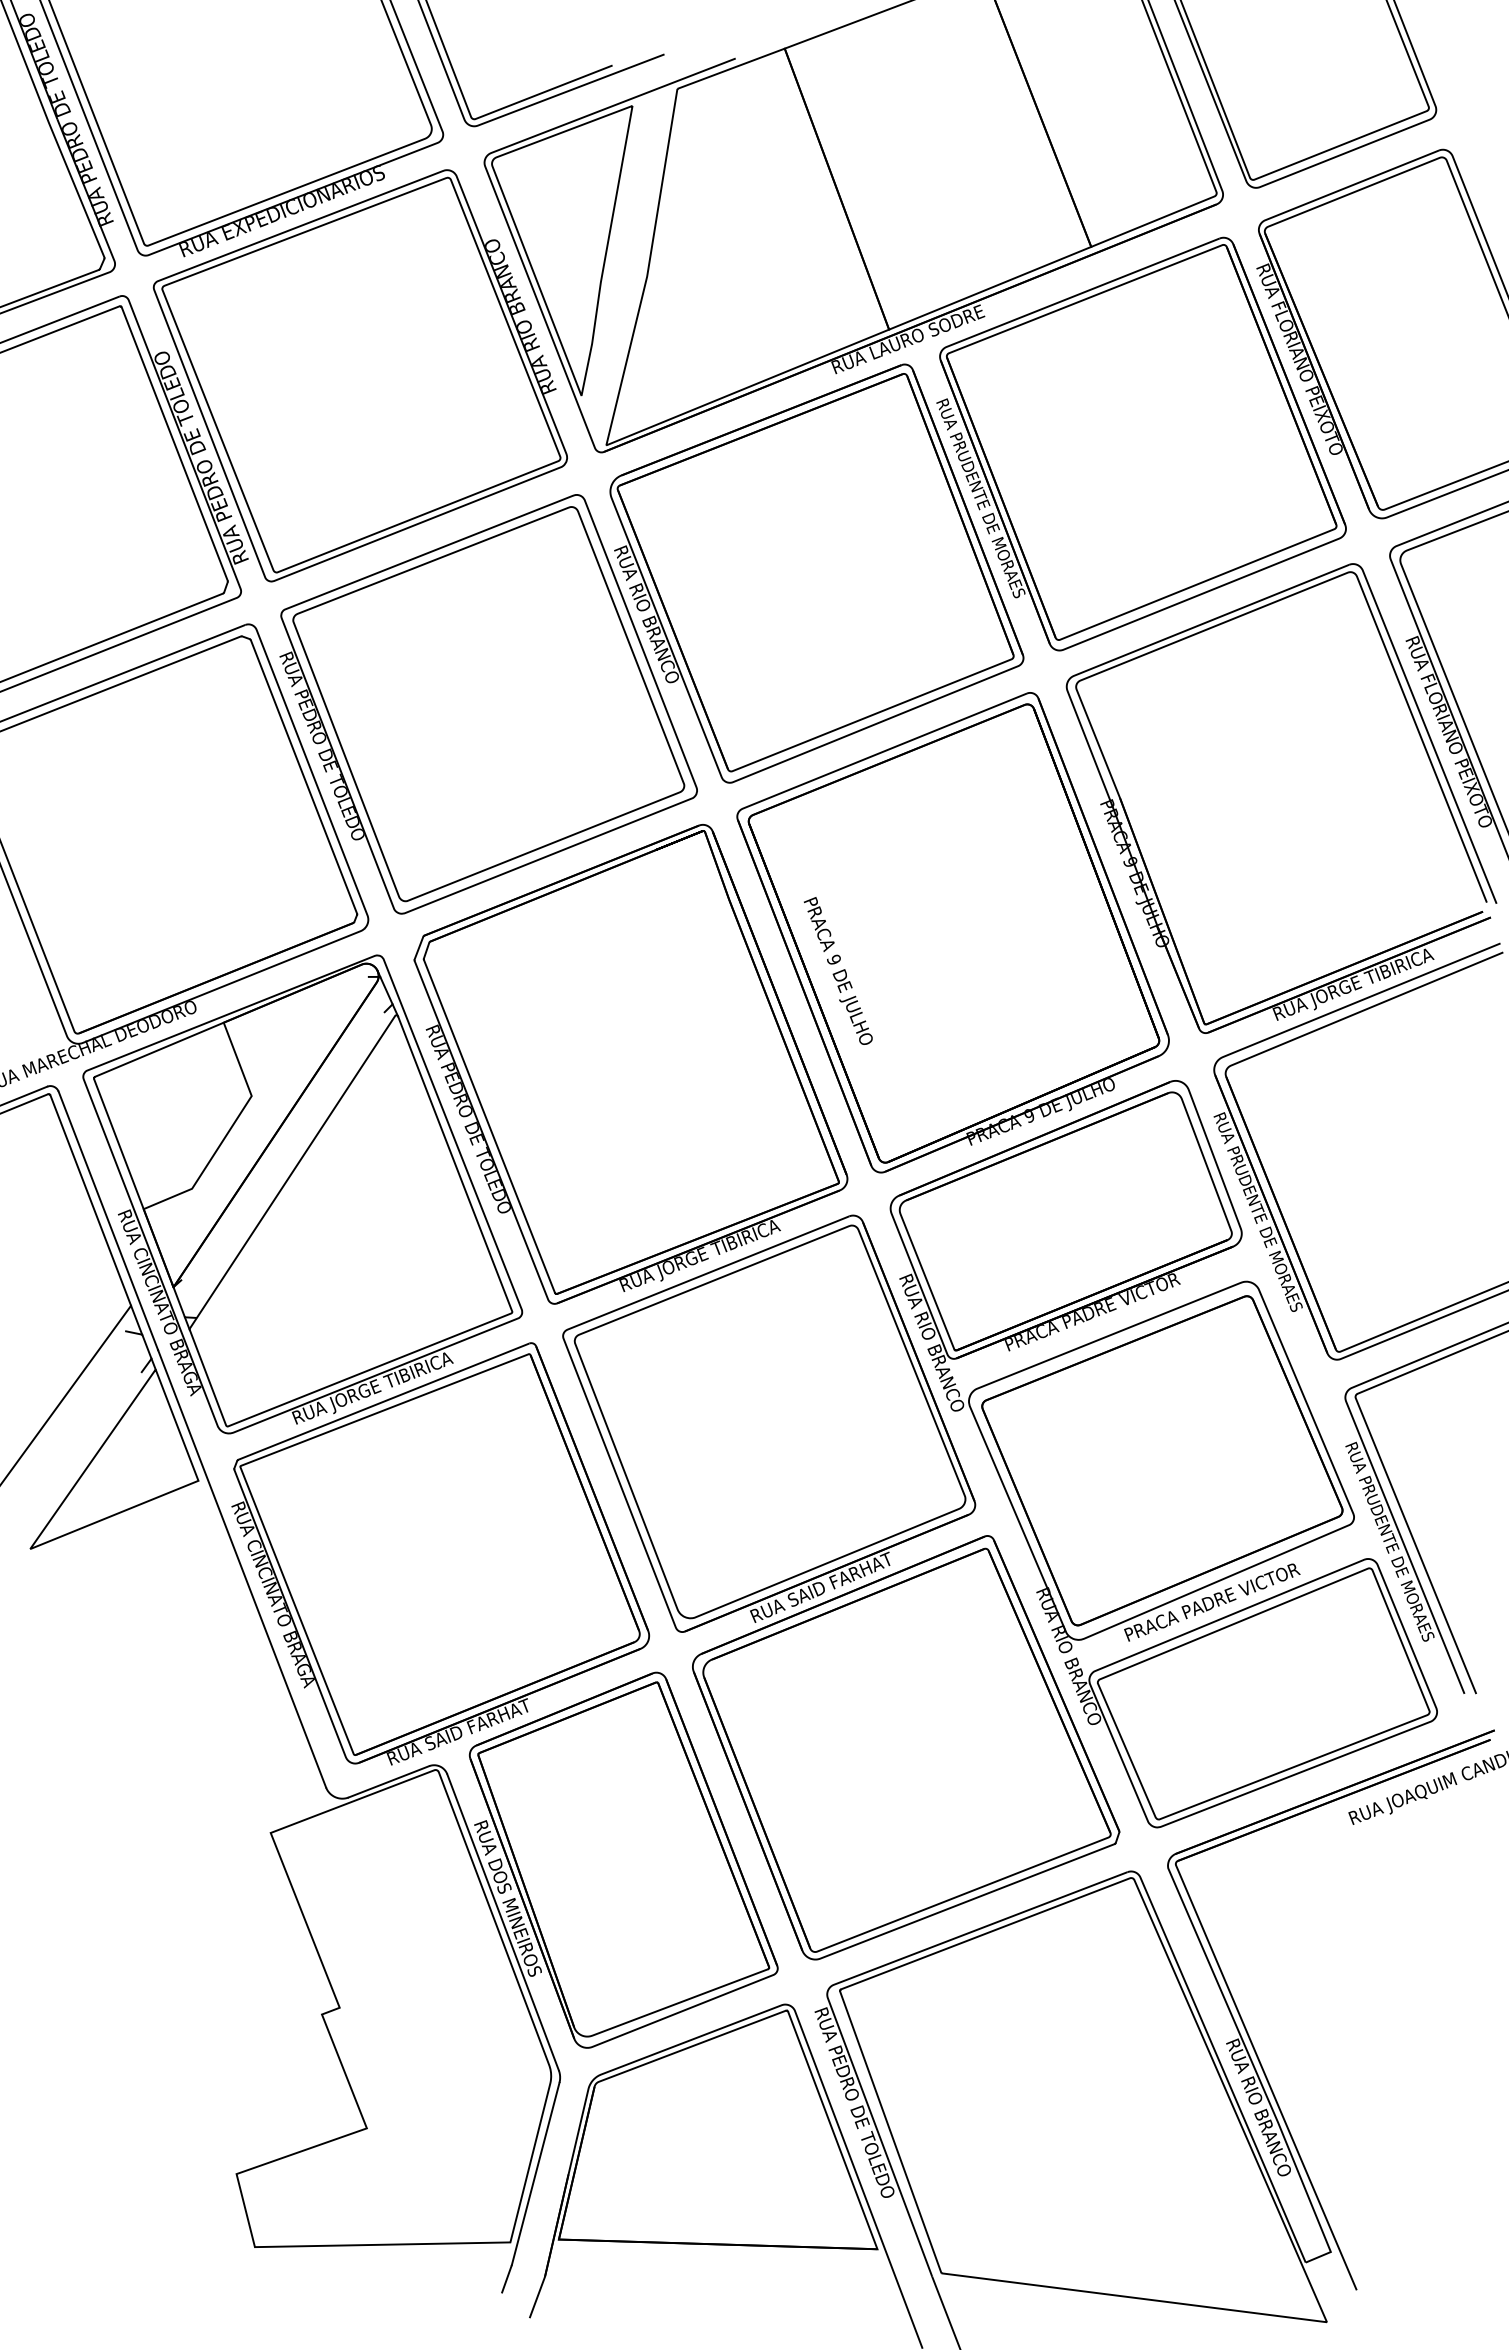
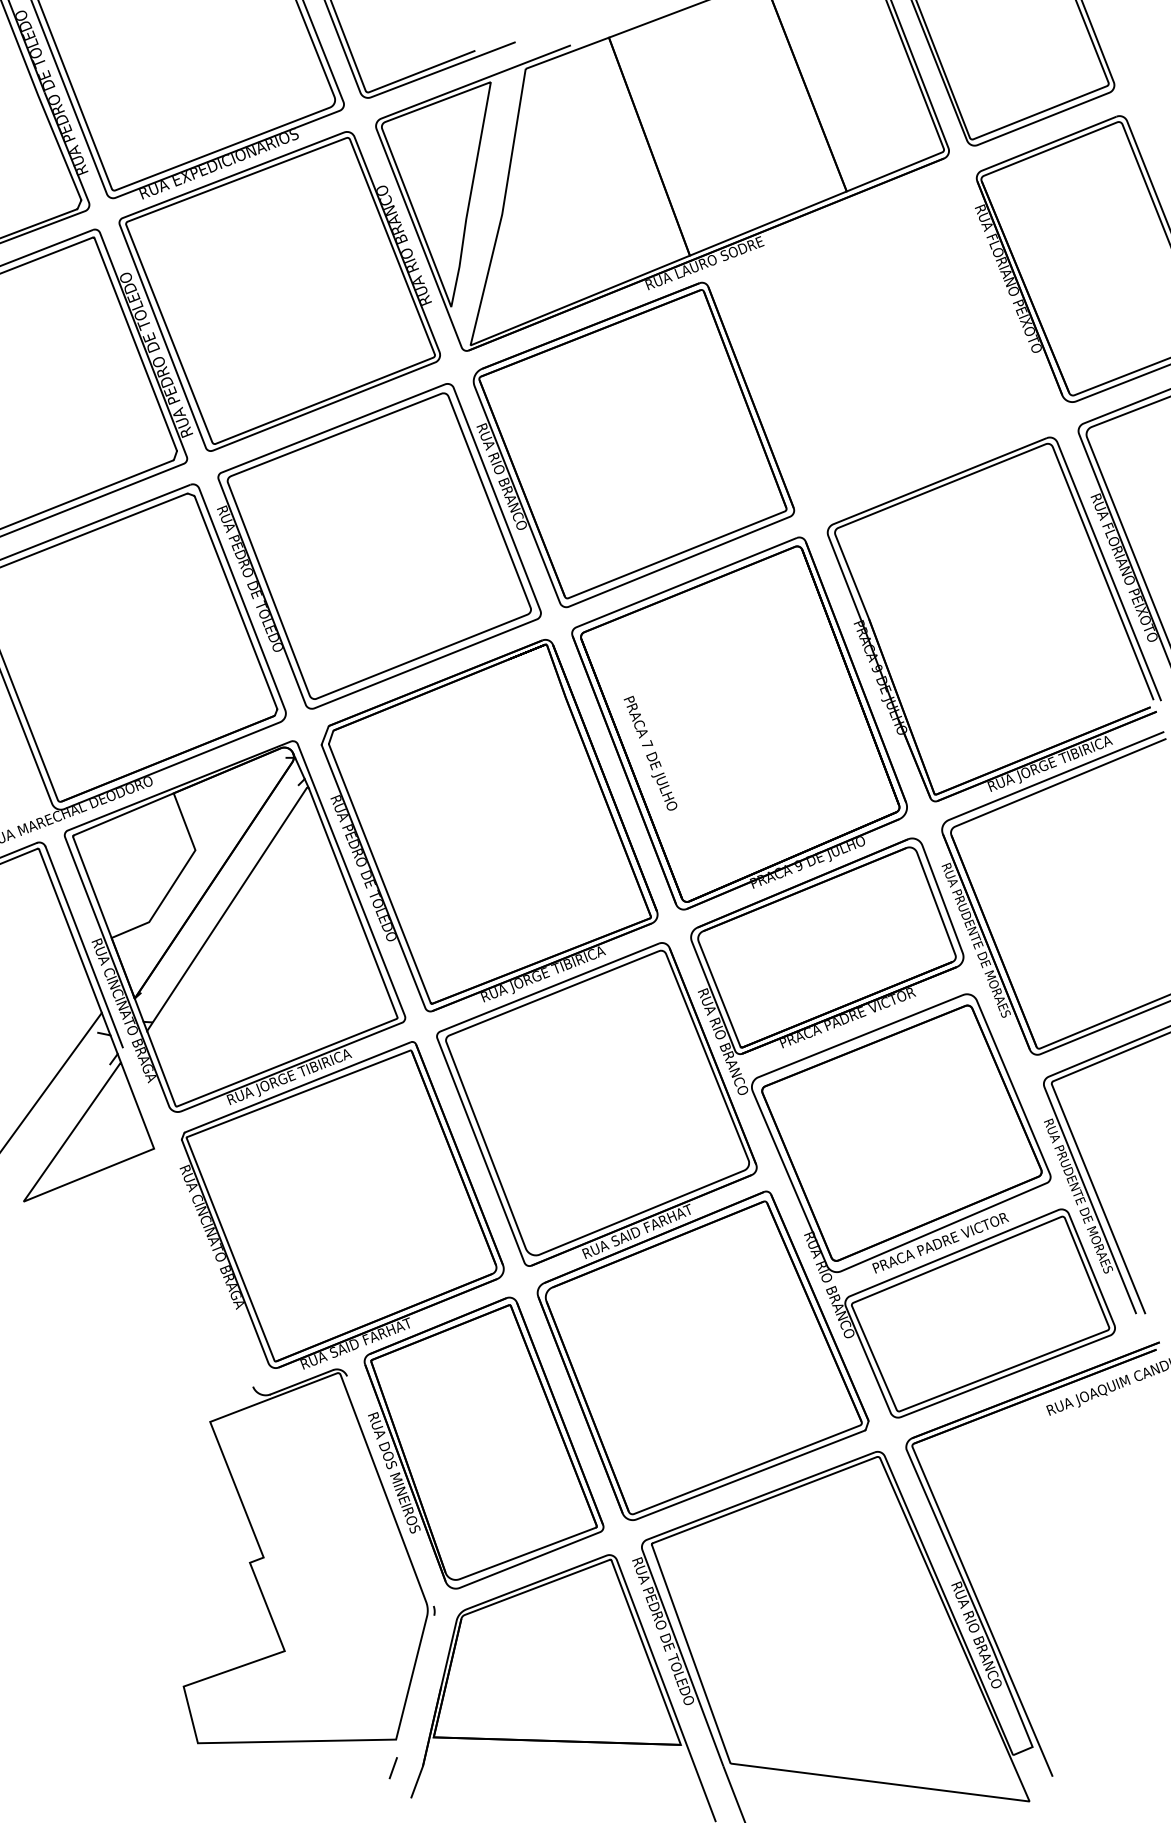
part: (1141, 443) -> (885, 344), removed
text: (834, 959) -> (647, 744), 9 -> 7
line: (242, 1568) -> (188, 1216), removed
line: (502, 1922) -> (389, 1491), removed
line: (535, 2173) -> (415, 1686), removed

